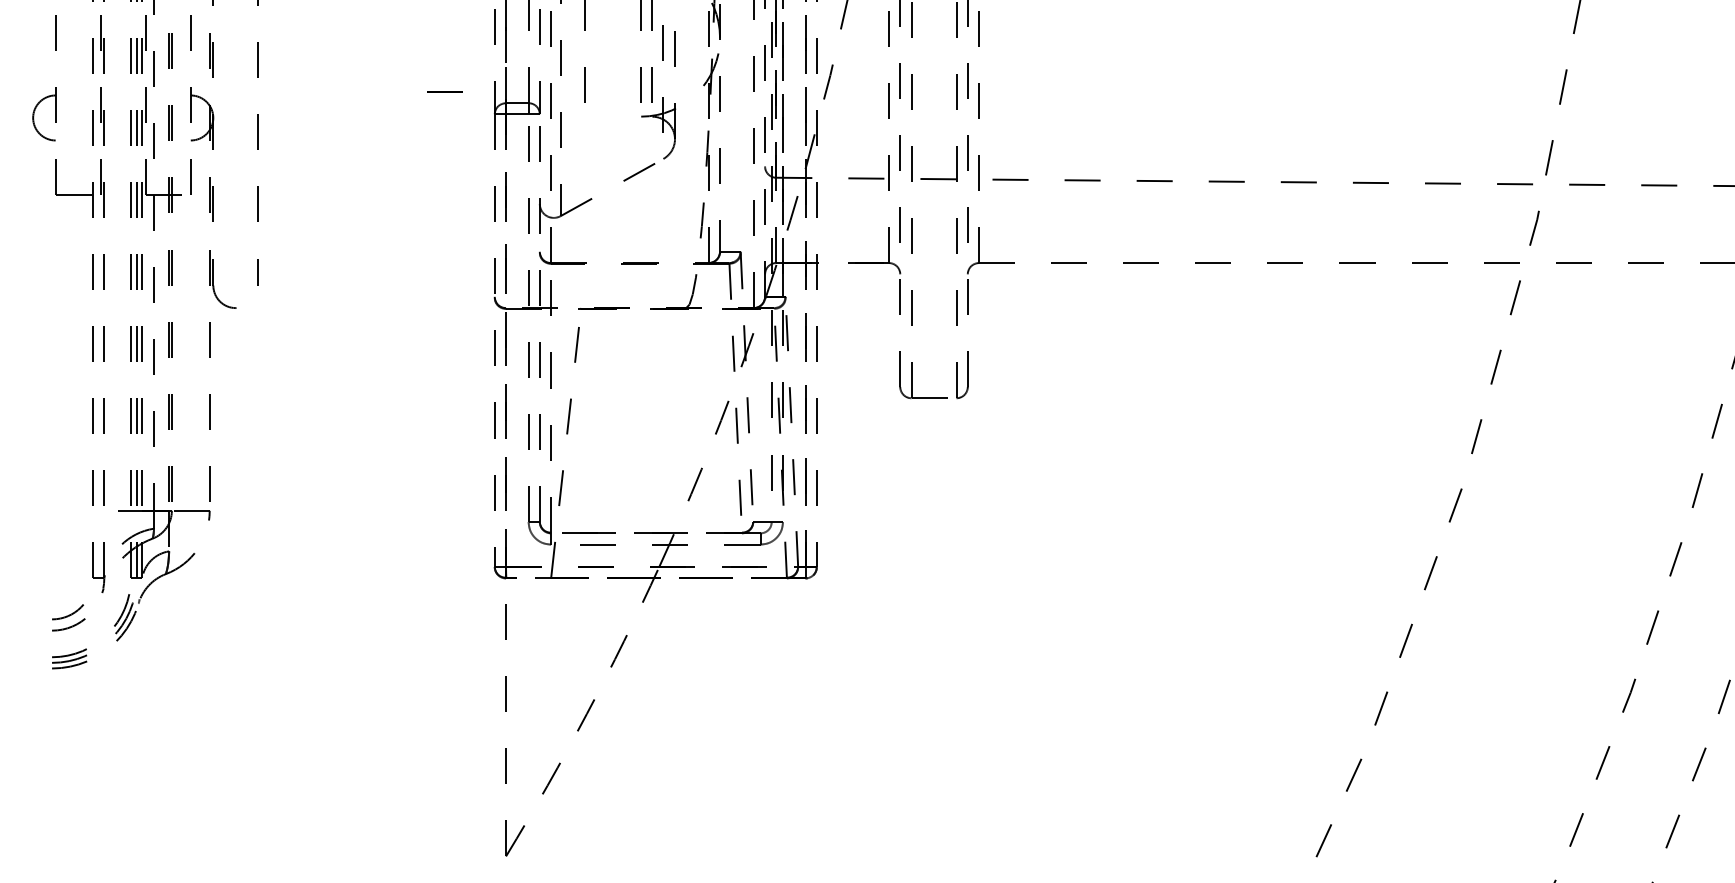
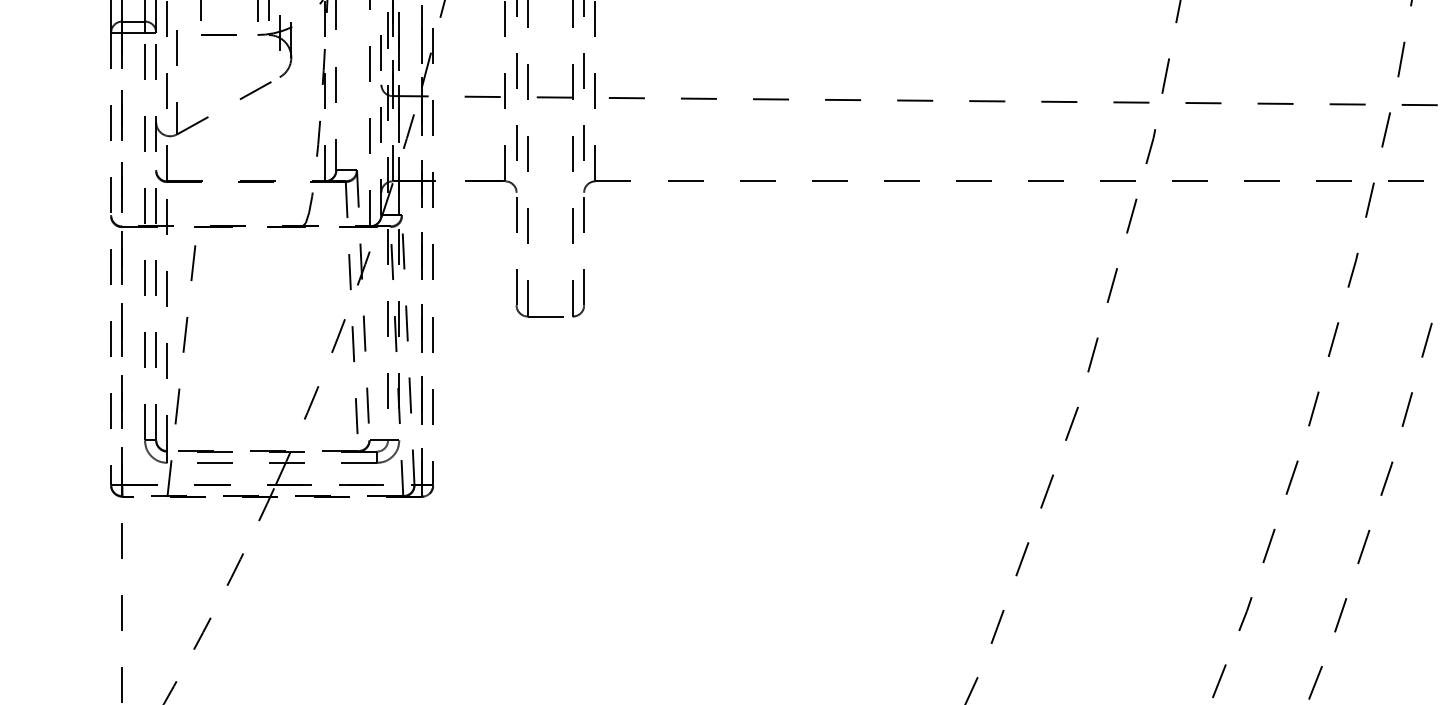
line: (444, 91) -> (218, 34), moved

